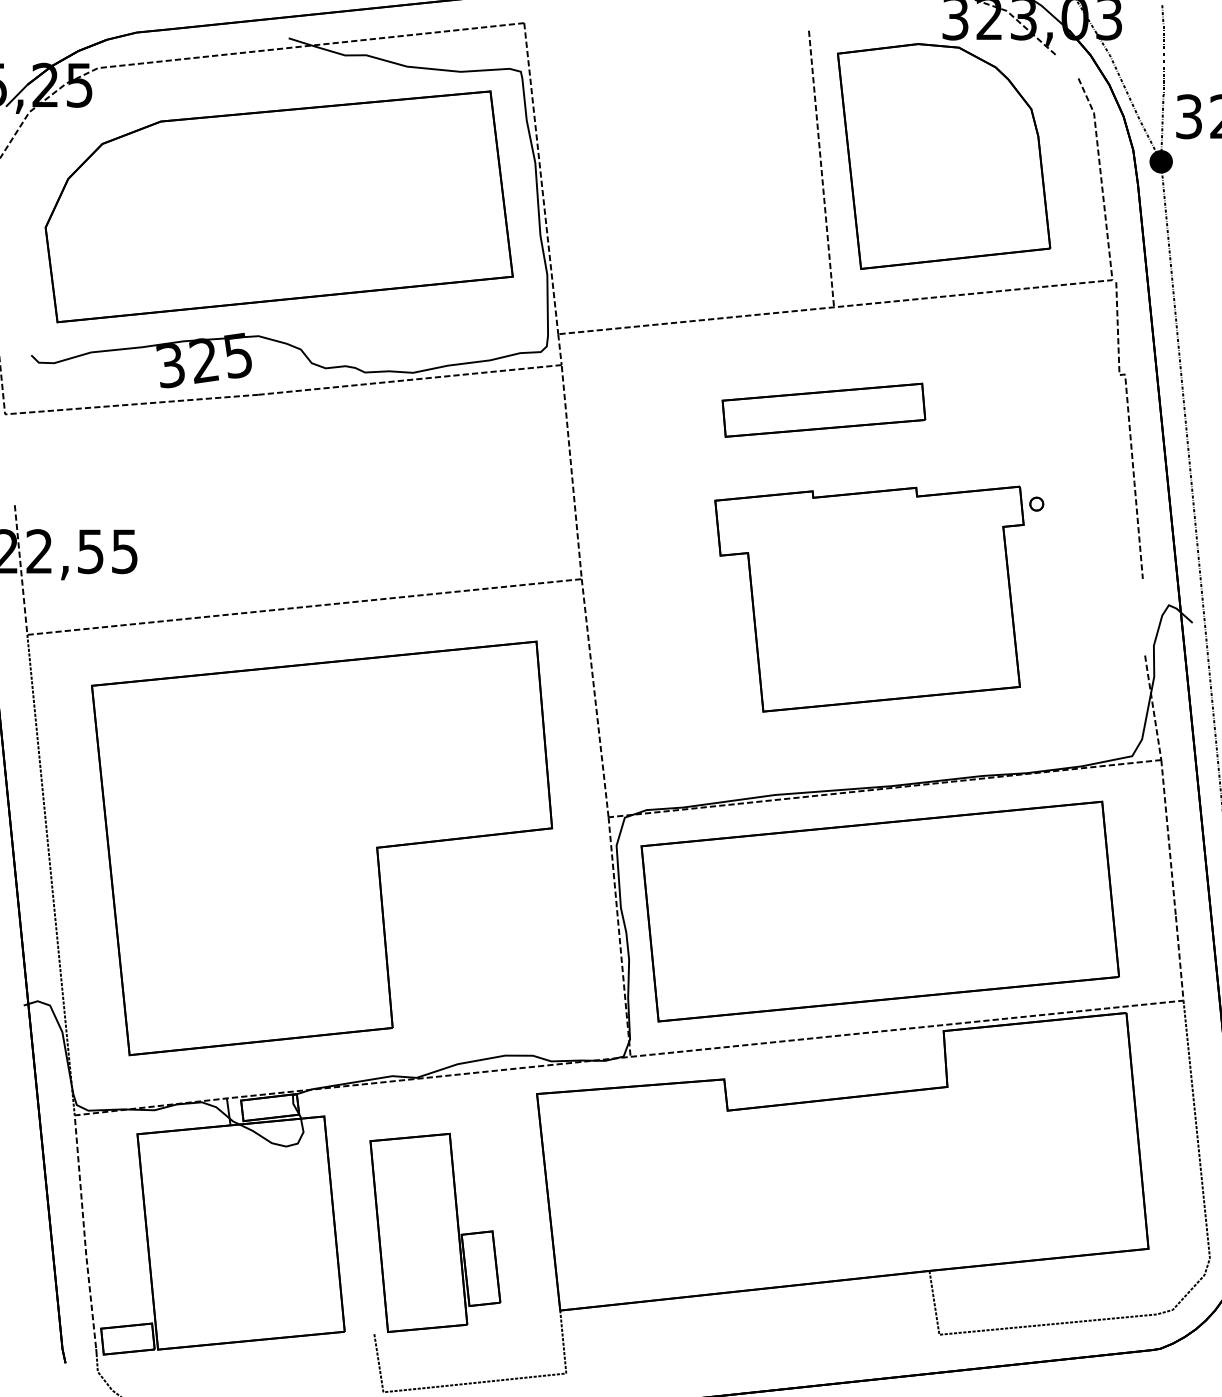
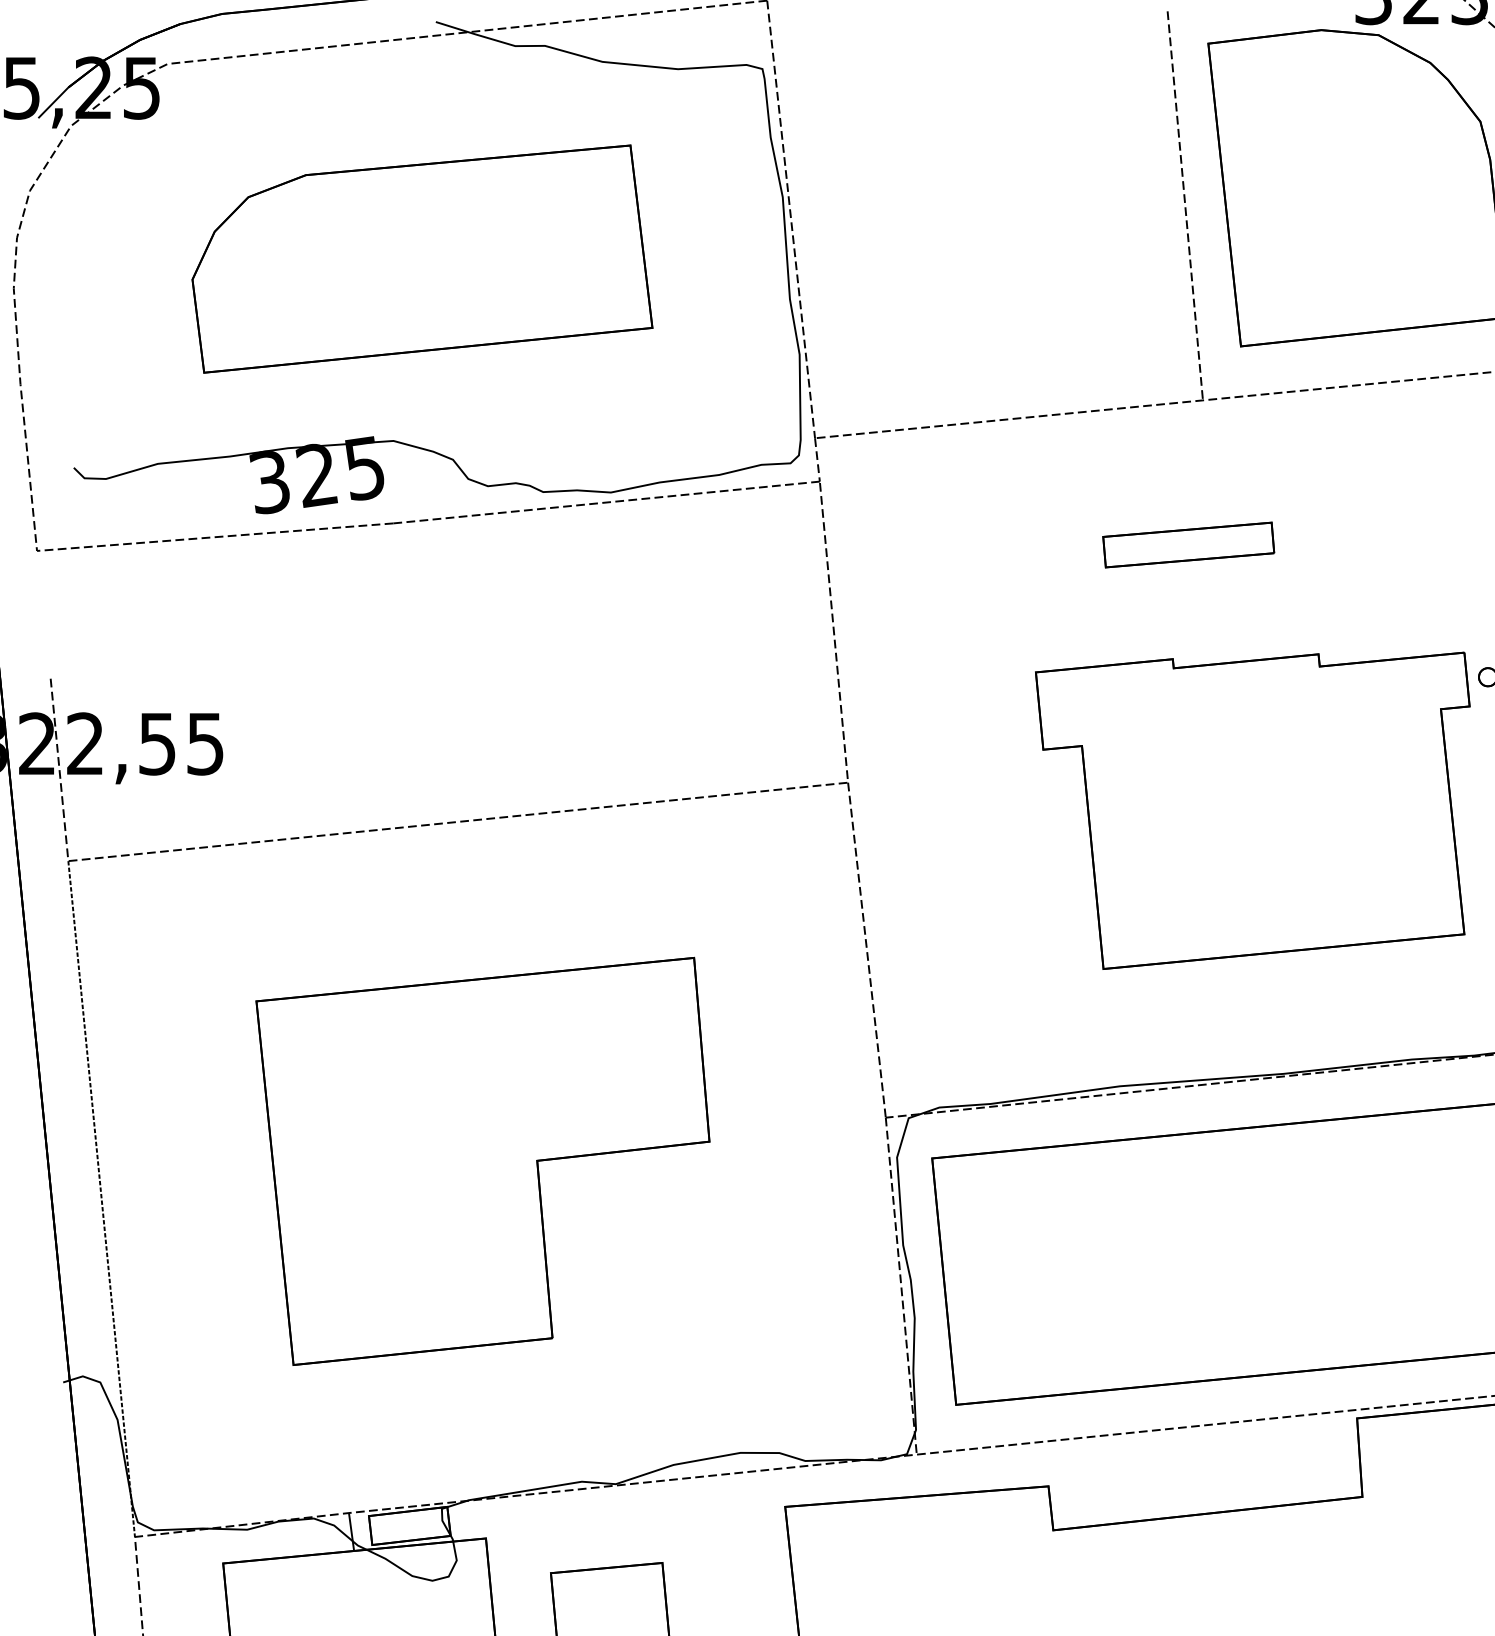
part: (278, 206) -> (421, 258), size x0.7
part: (823, 409) -> (1188, 544), size x0.6
part: (322, 848) -> (483, 1161), size x0.7

